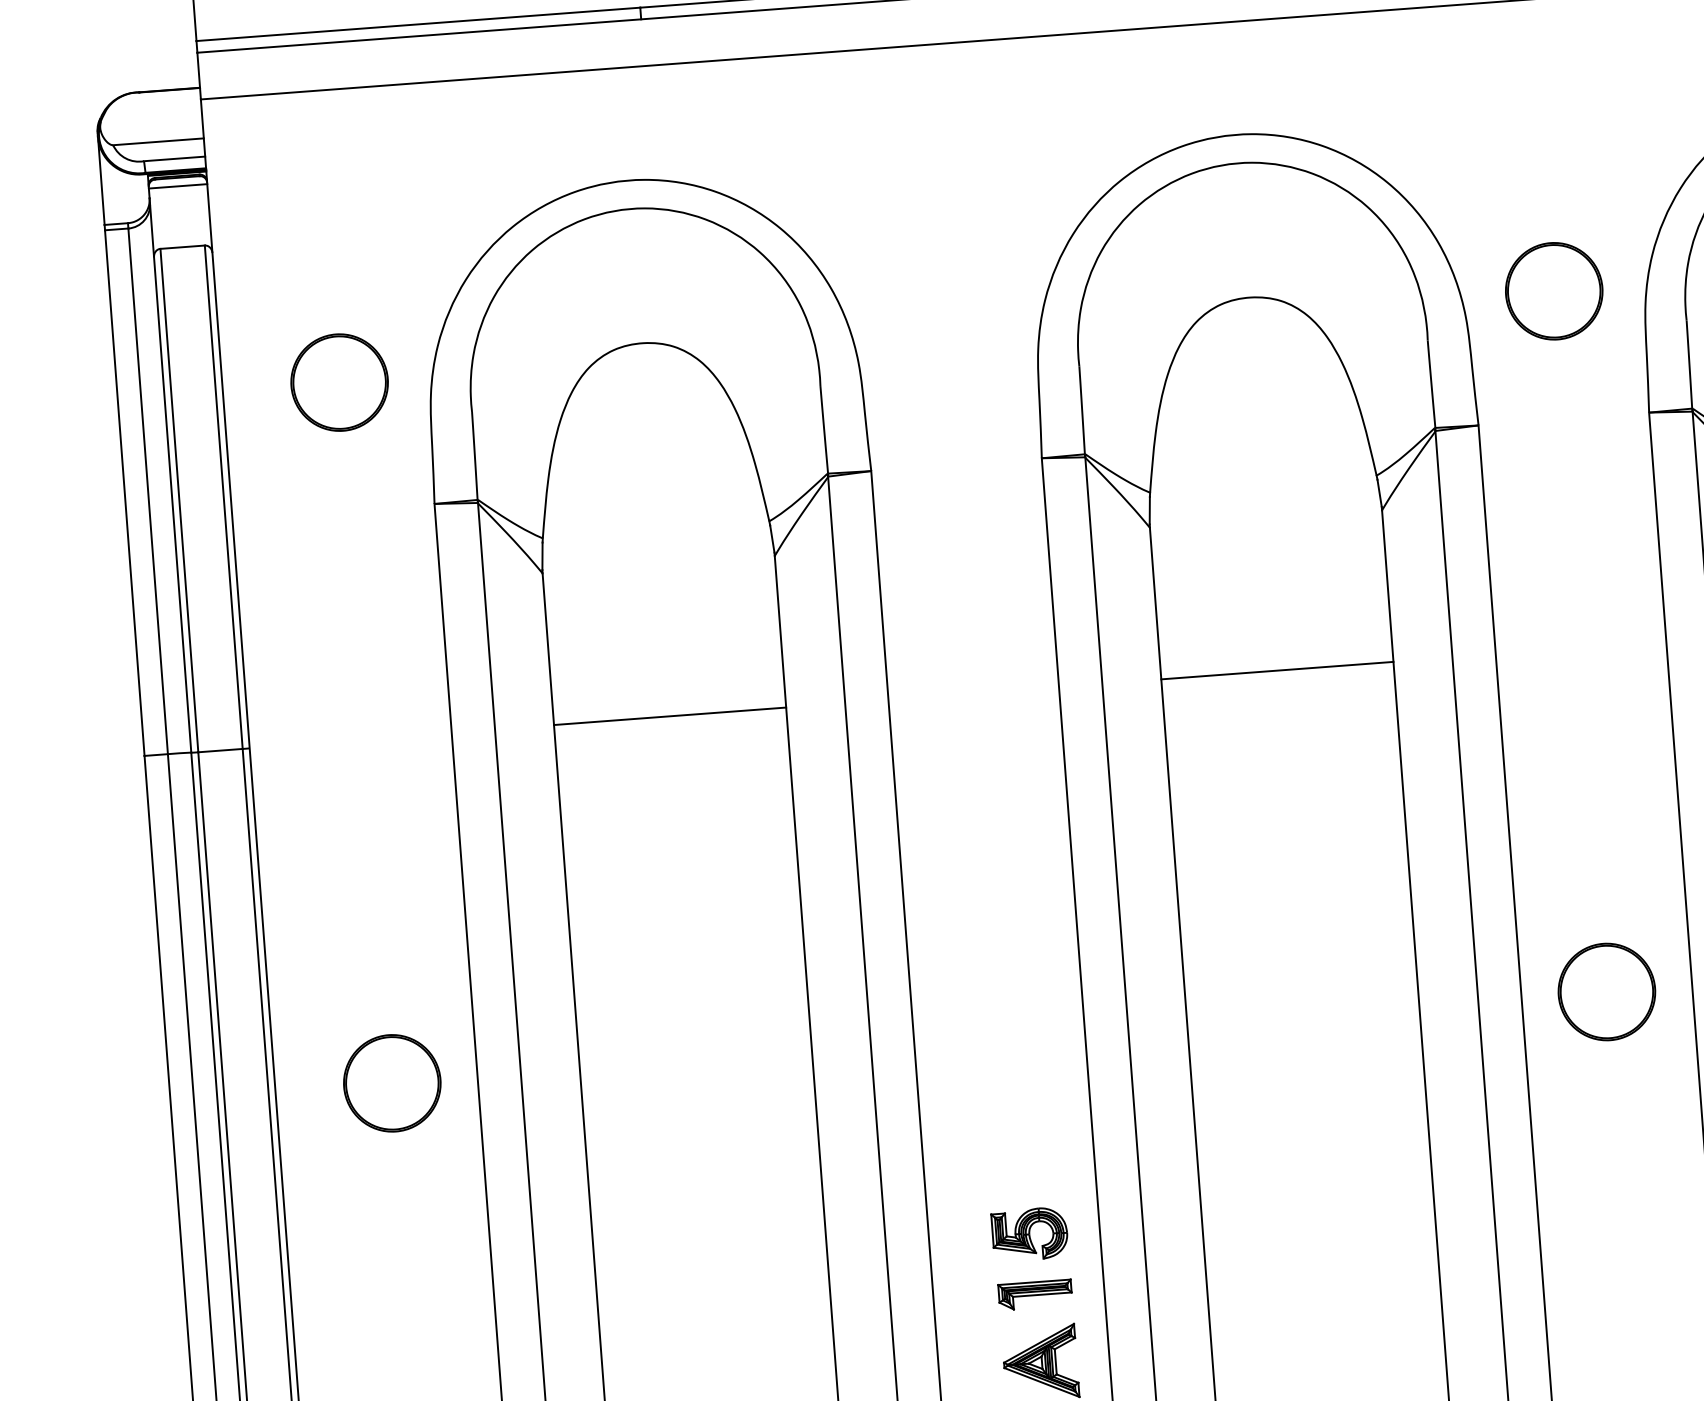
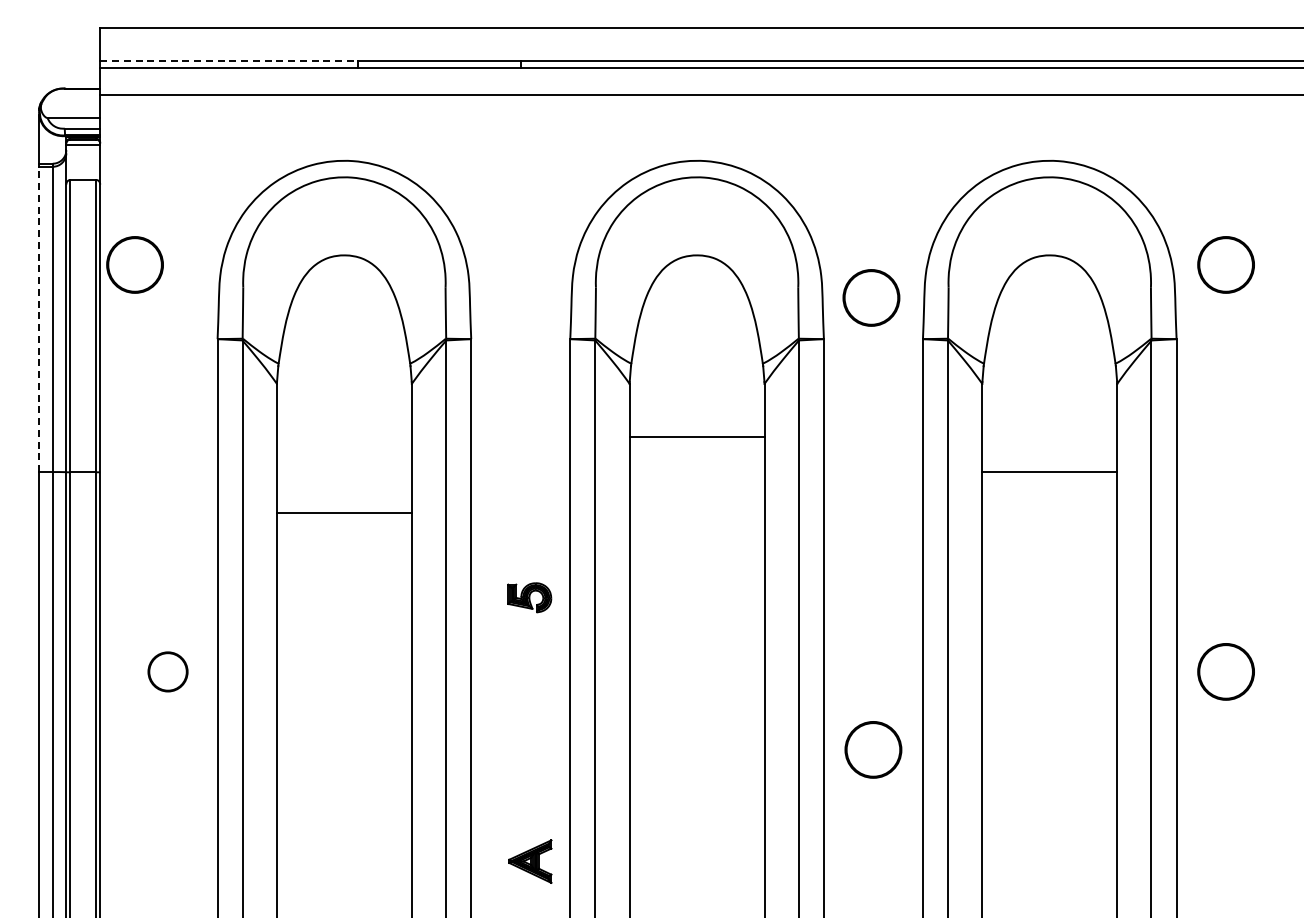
line: (419, 24) -> (229, 61), solid -> dashed
part: (1554, 290) -> (871, 297), moved
circle: (338, 381) -> (134, 264), moved
line: (125, 493) -> (39, 319), solid -> dashed
line: (1276, 671) -> (696, 437), moved
line: (670, 717) -> (344, 513), moved
part: (1606, 991) -> (873, 749), moved
circle: (391, 1082) -> (167, 671), size x0.7
part: (1029, 1233) -> (529, 597), moved
part: (1035, 1294) -> (530, 821), removed

